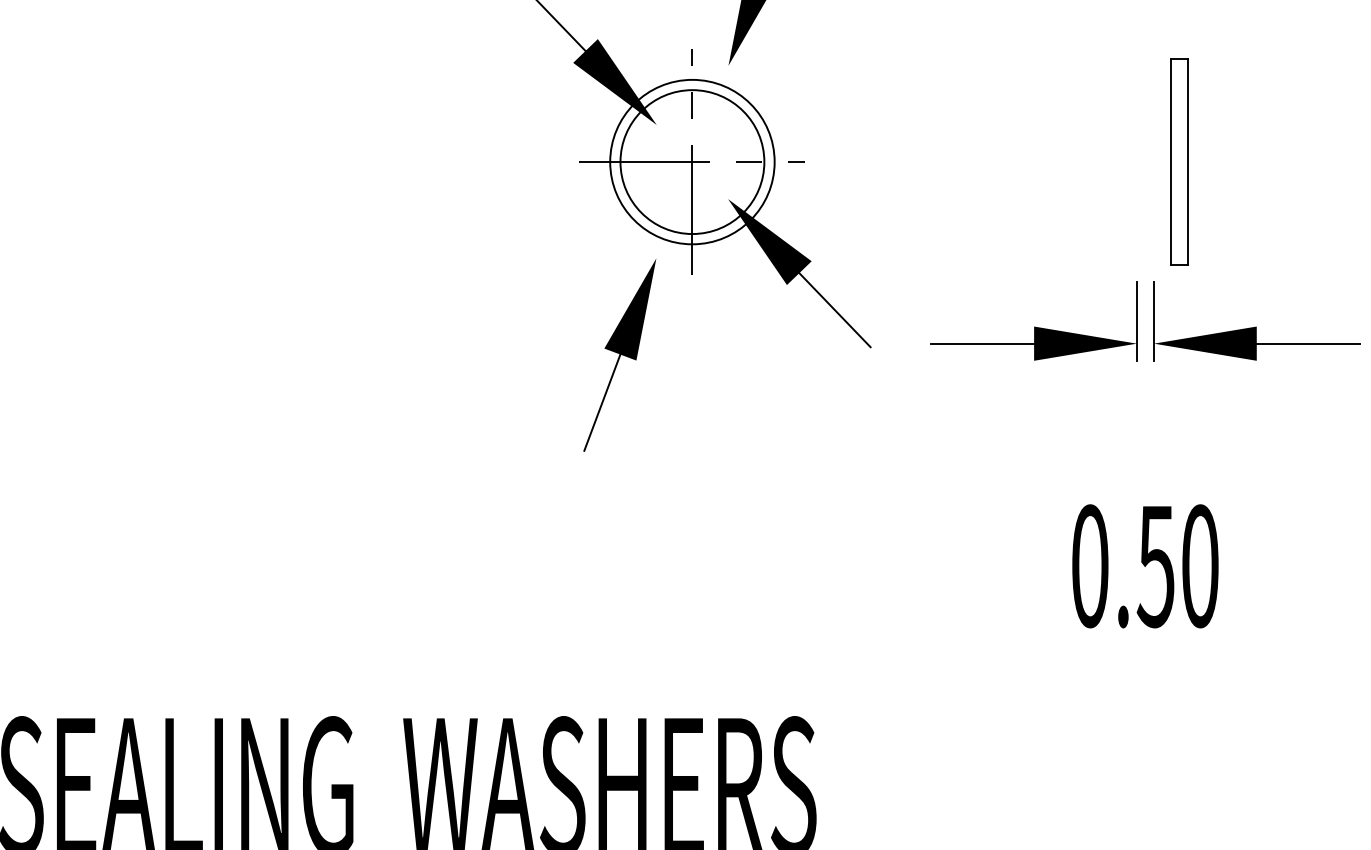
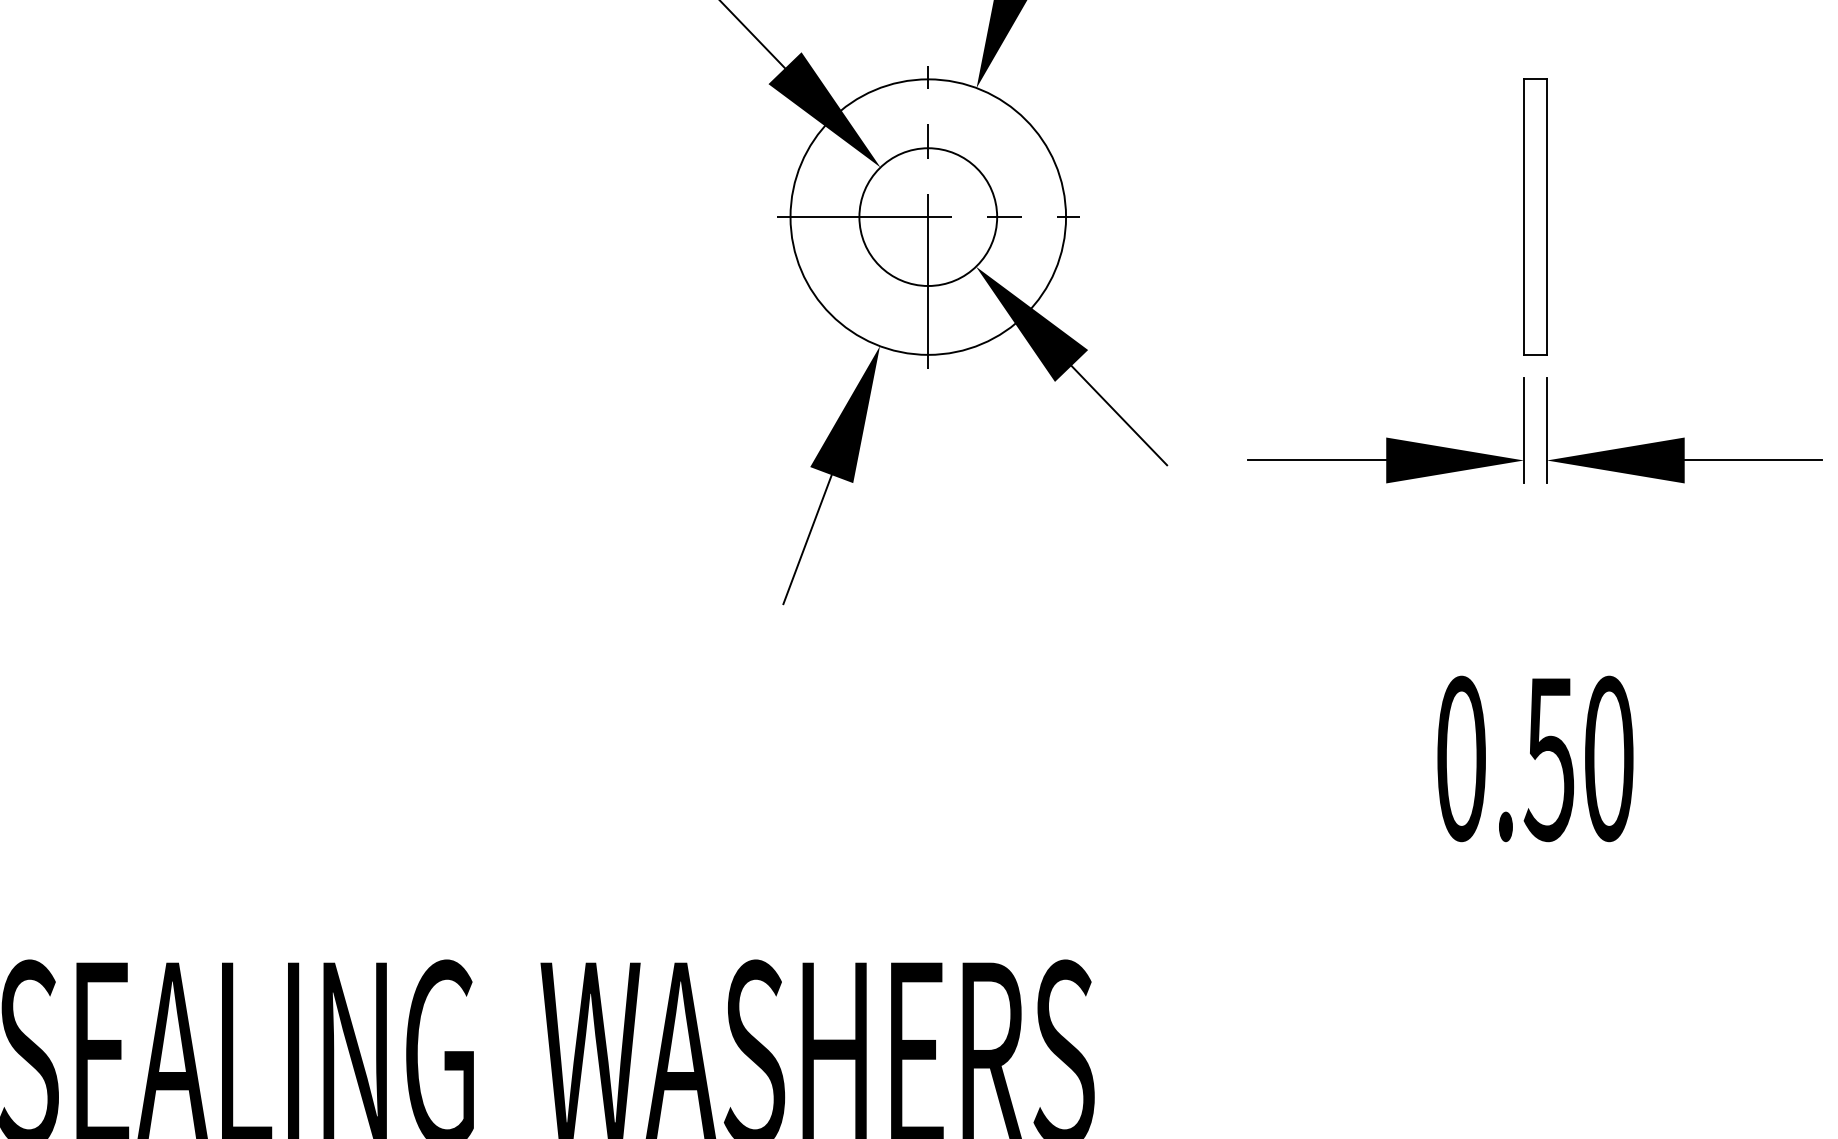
circle: (692, 161) -> (928, 216), size x1.43
part: (1179, 161) -> (1535, 216), moved
circle: (692, 162) -> (928, 217), size x0.62

